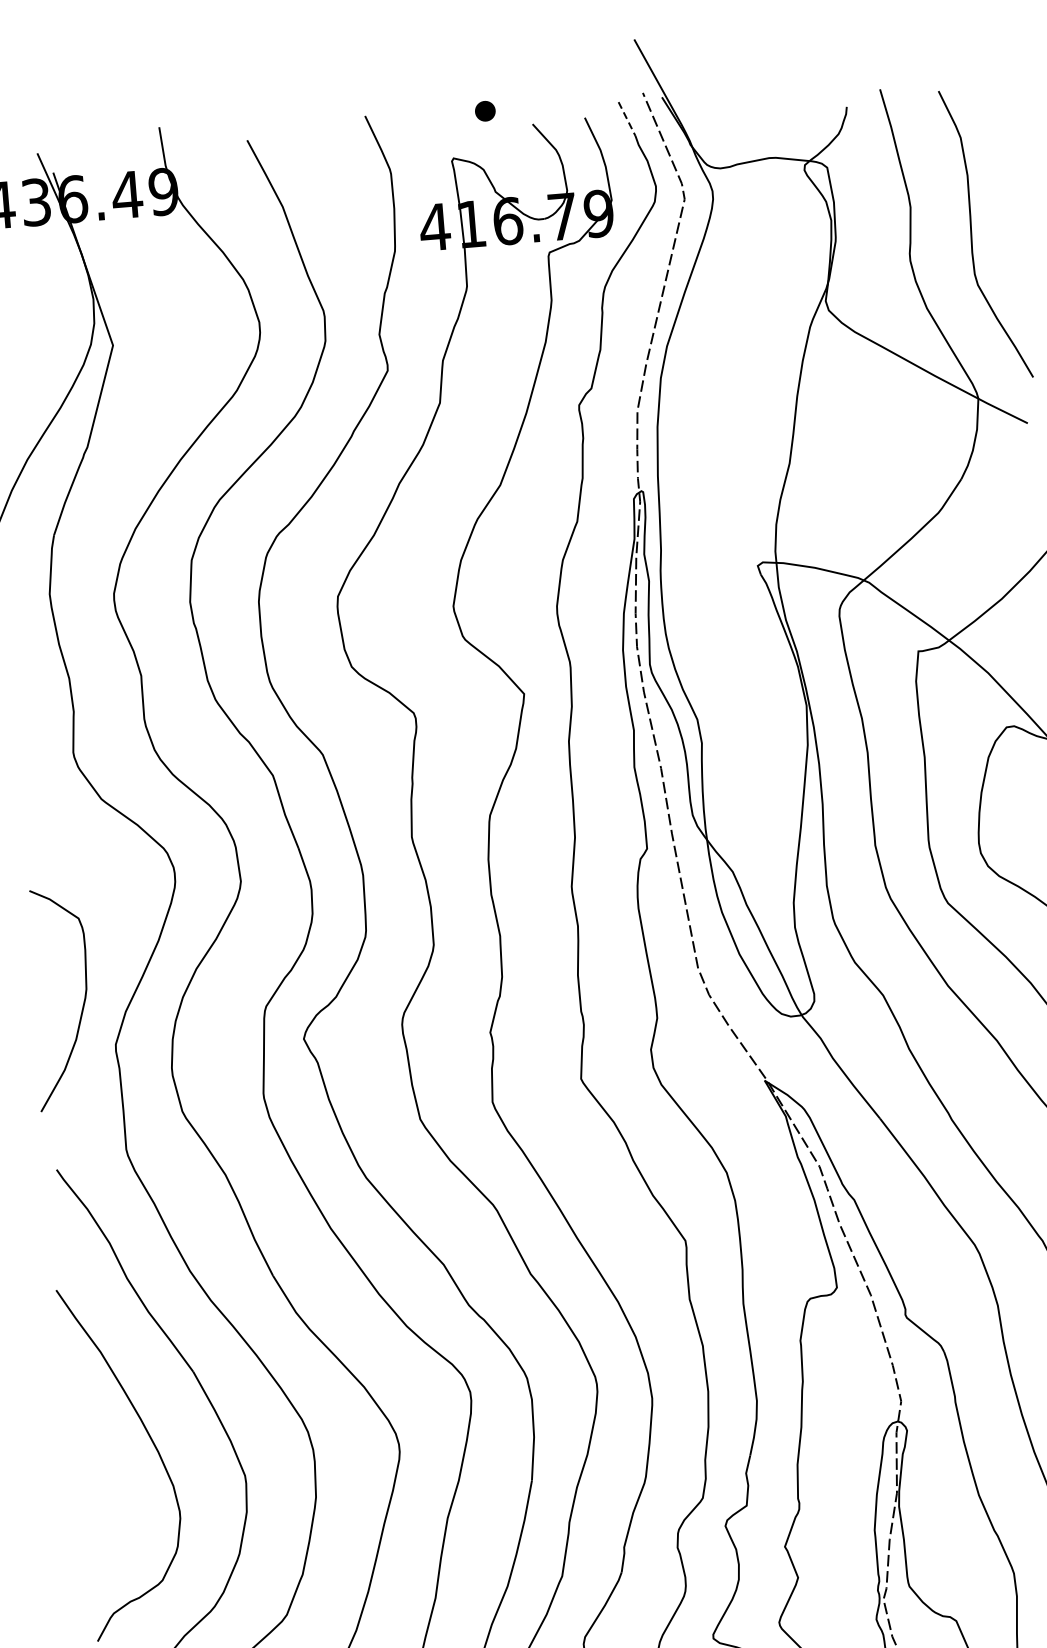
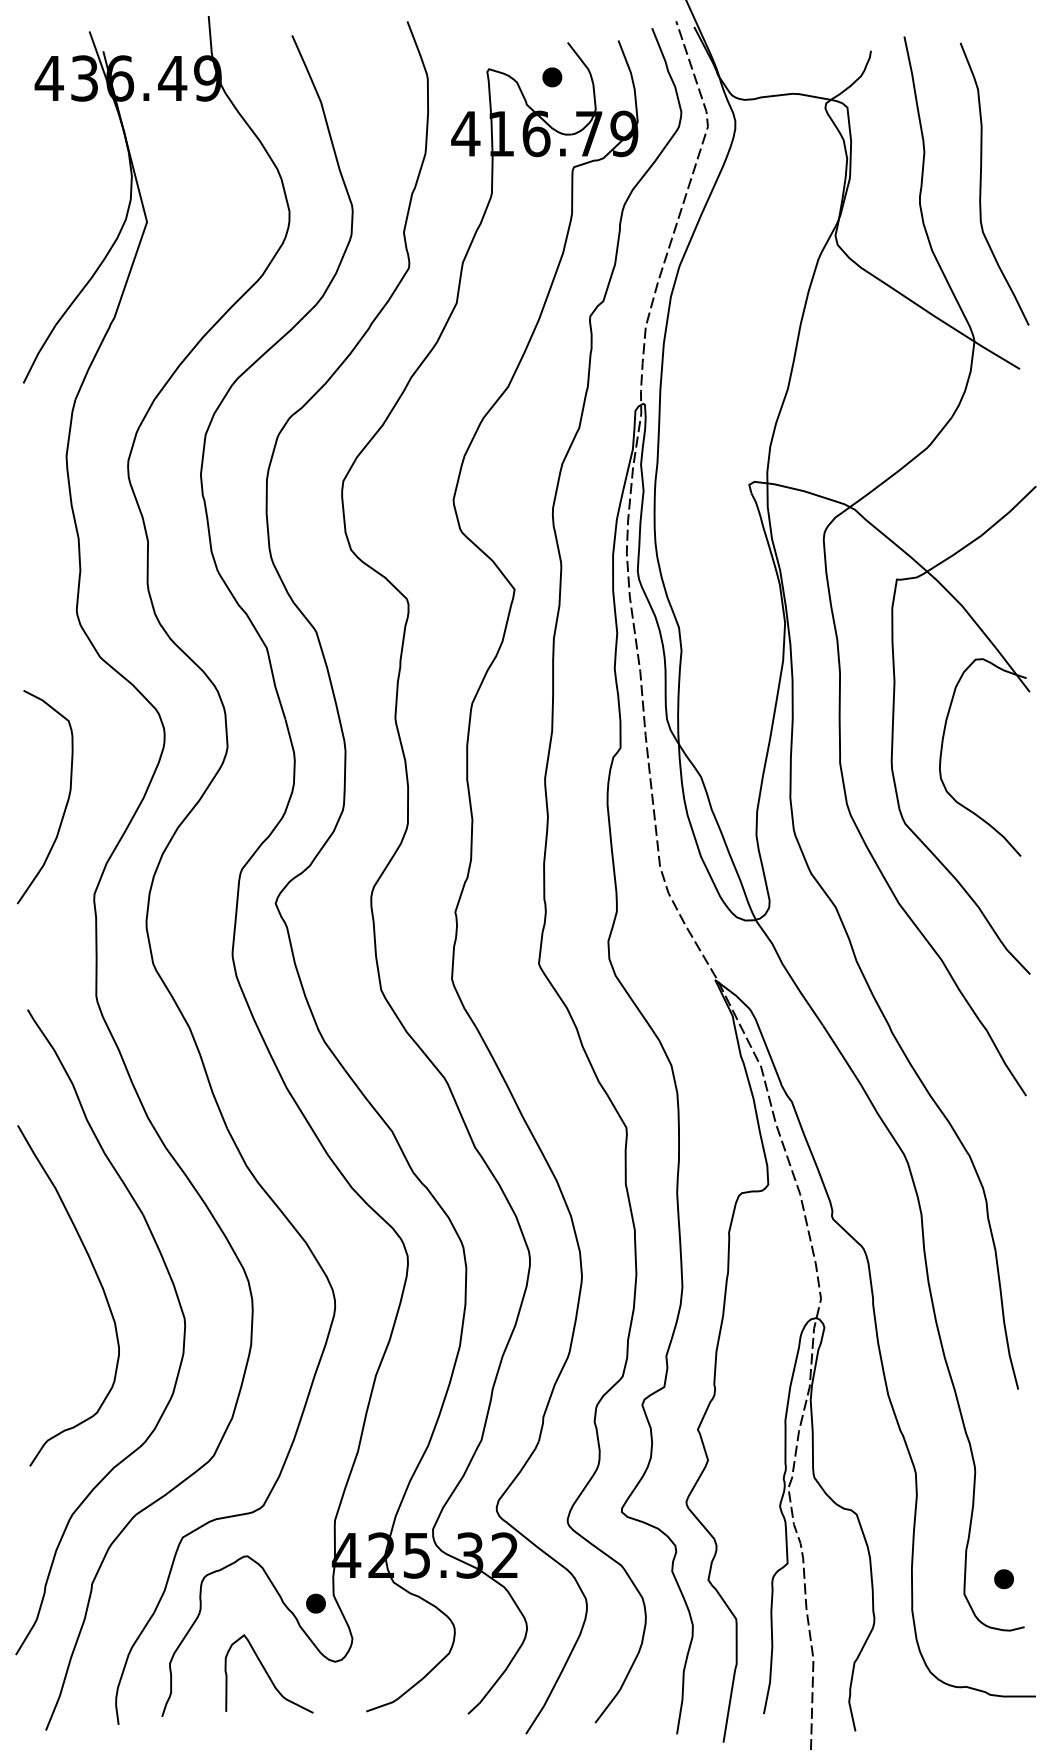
part: (485, 111) -> (552, 77), moved
line: (627, 119) -> (659, 45), dashed -> solid
curve: (83, 1001) -> (66, 801), moved

